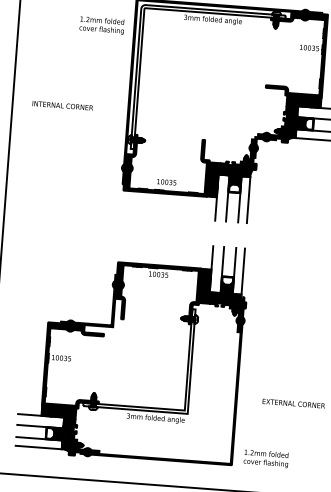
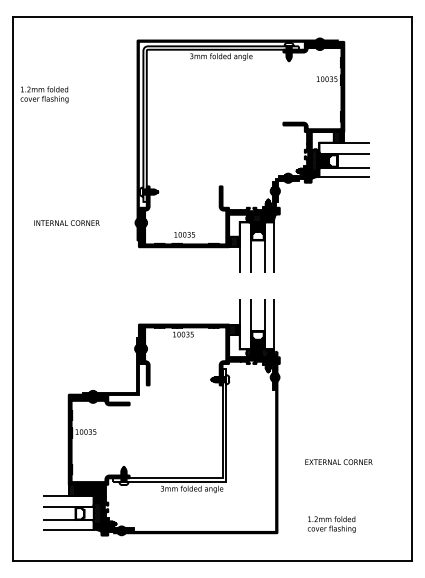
text: (101, 25) -> (44, 94), moved
text: (62, 105) -> (66, 222), moved
hatch: (300, 106) -> (322, 142), removed
hatch: (218, 177) -> (239, 225), removed
hatch: (209, 289) -> (239, 346), removed
hatch: (57, 433) -> (87, 513), removed
text: (265, 458) -> (331, 524), moved

